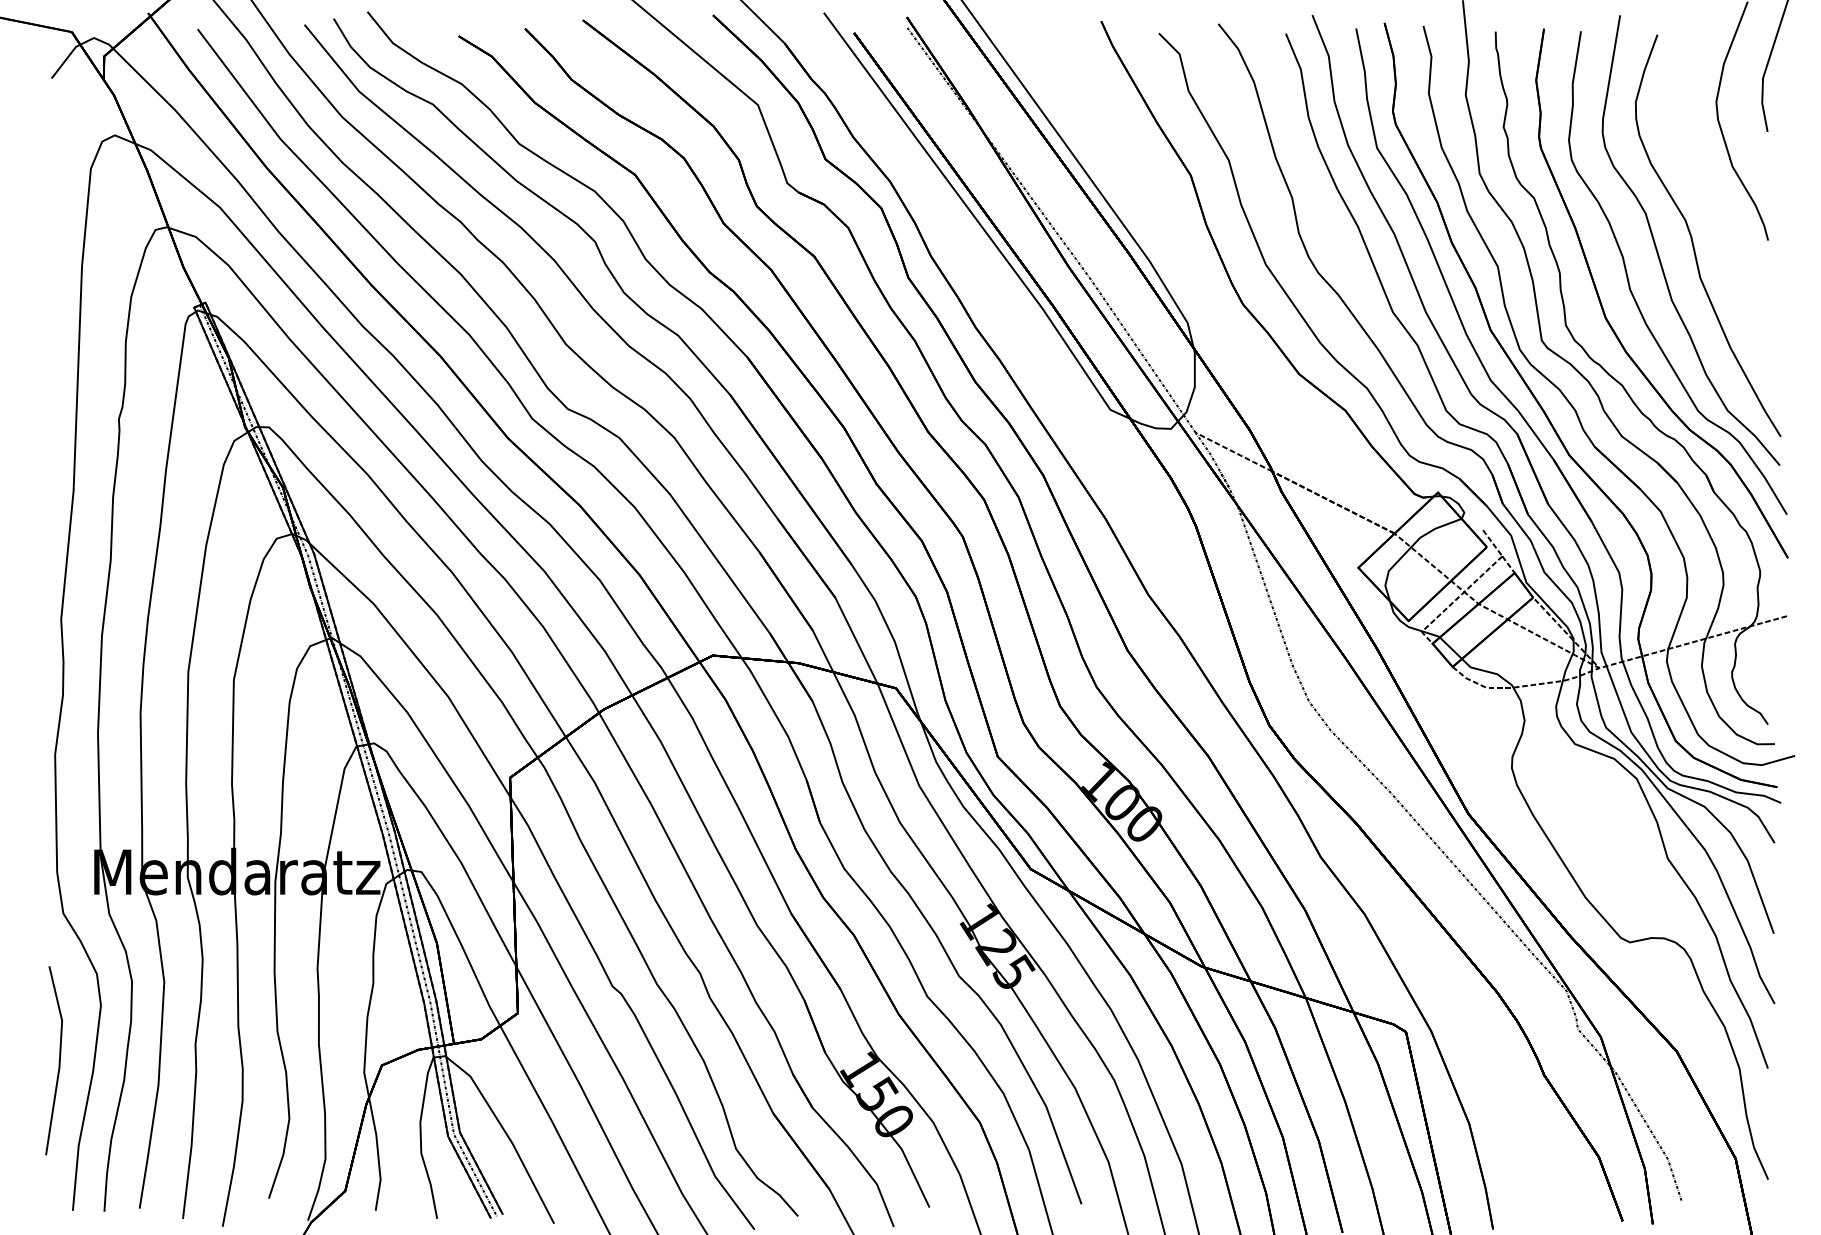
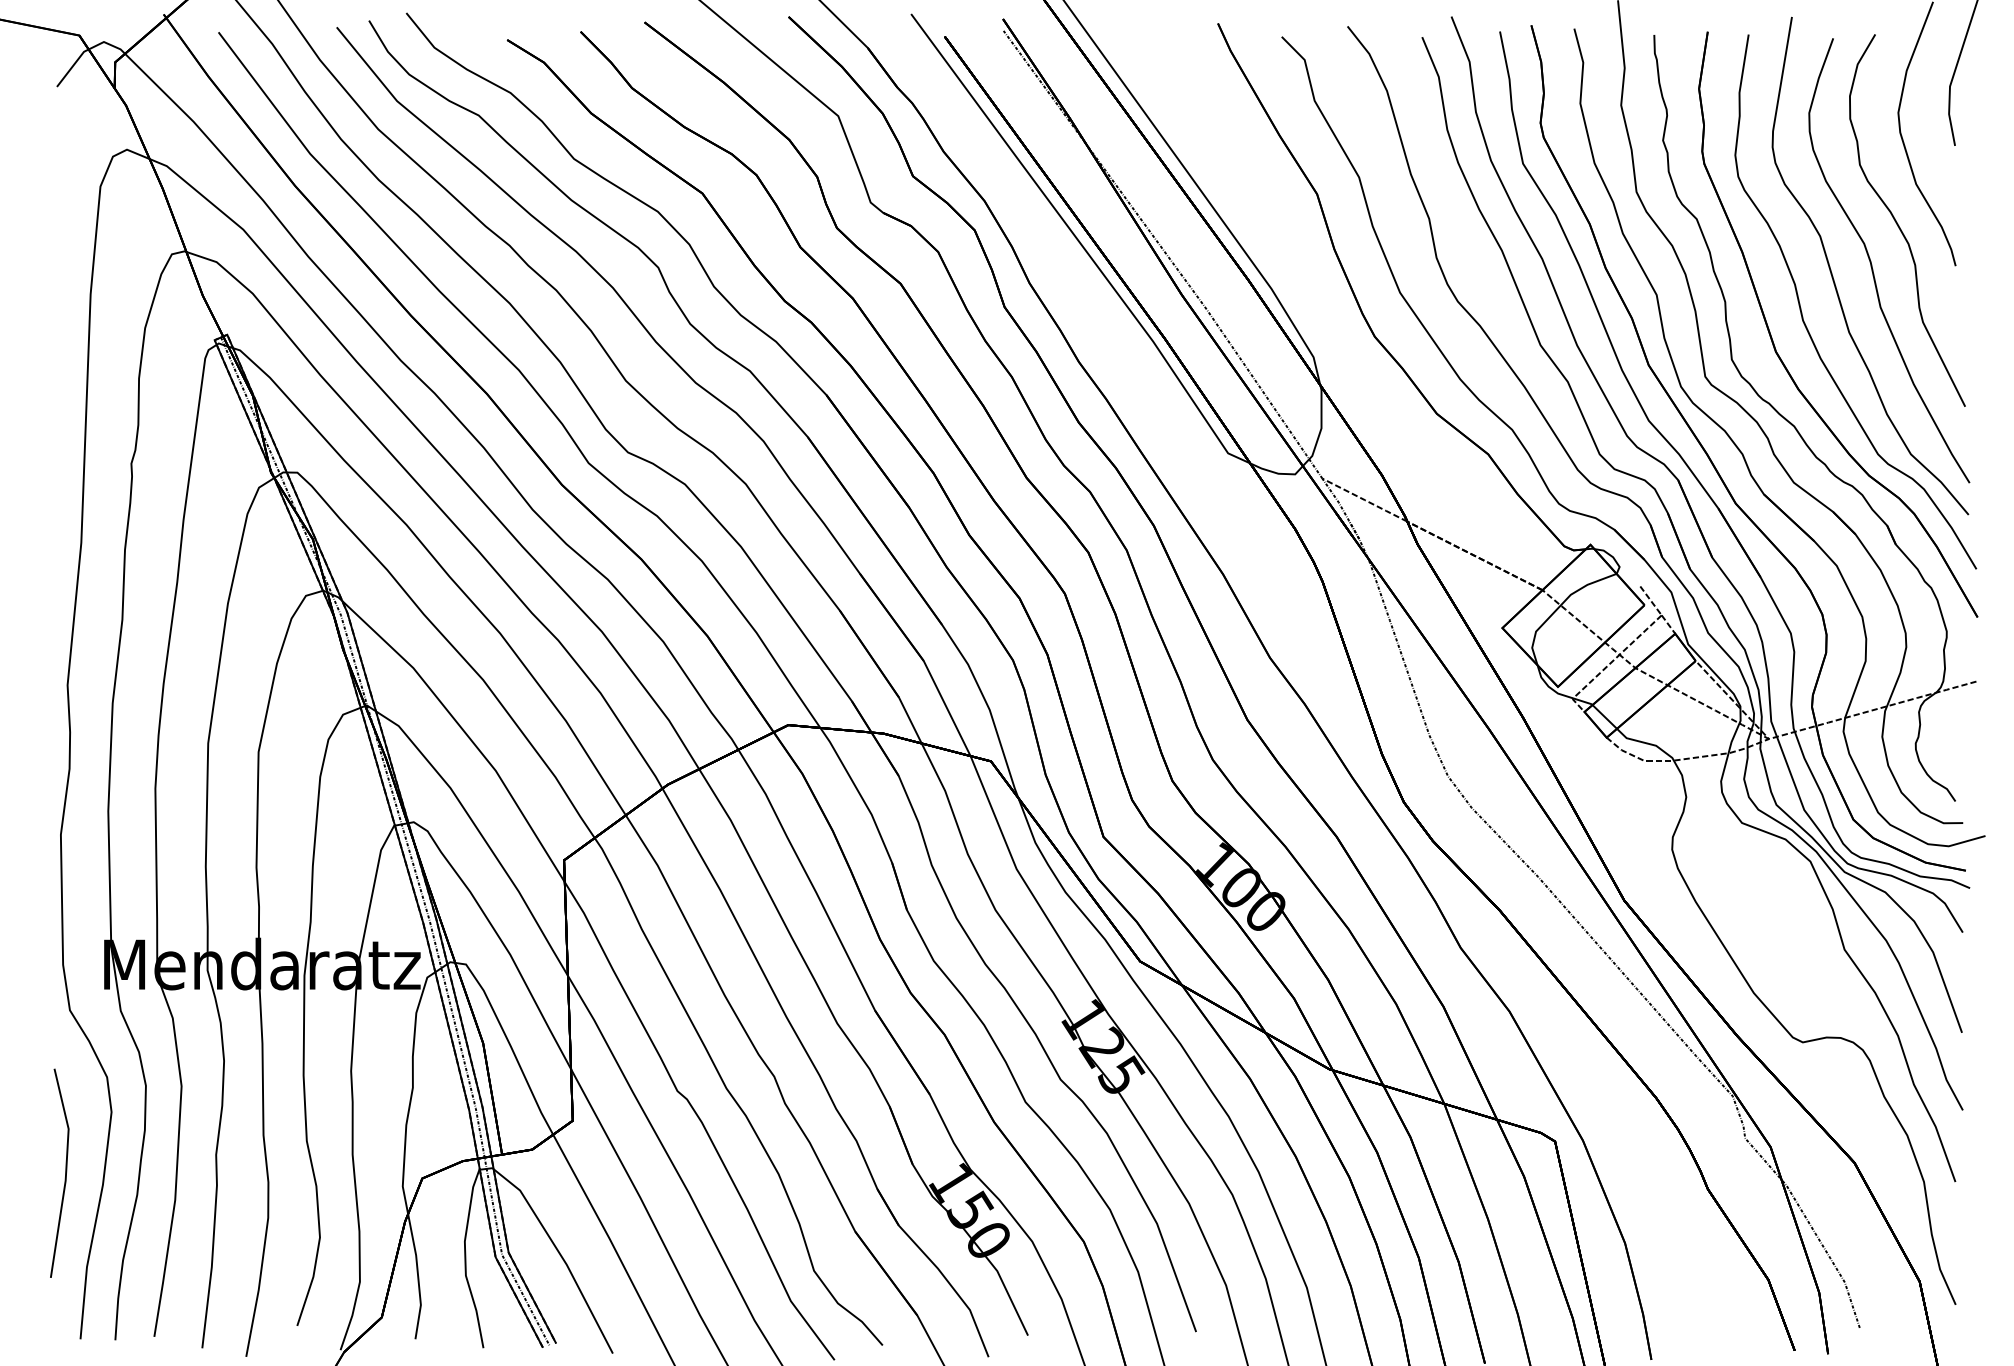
curve: (1718, 205) -> (1900, 227), added

